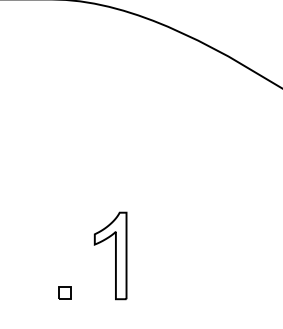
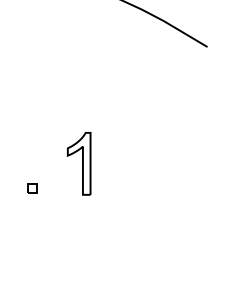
part: (65, 293) -> (32, 188), moved

